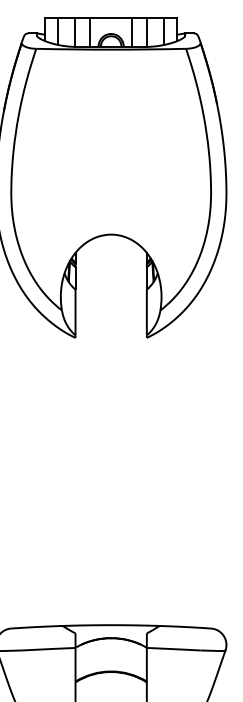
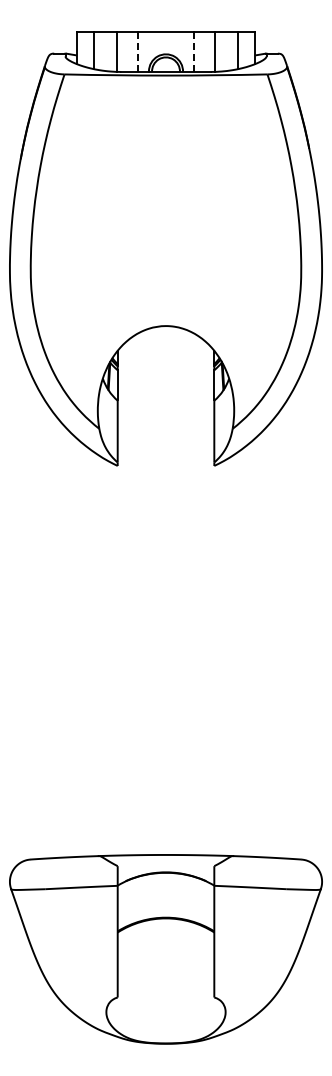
line: (90, 32) -> (137, 52), solid -> dashed
line: (132, 32) -> (194, 52), solid -> dashed

